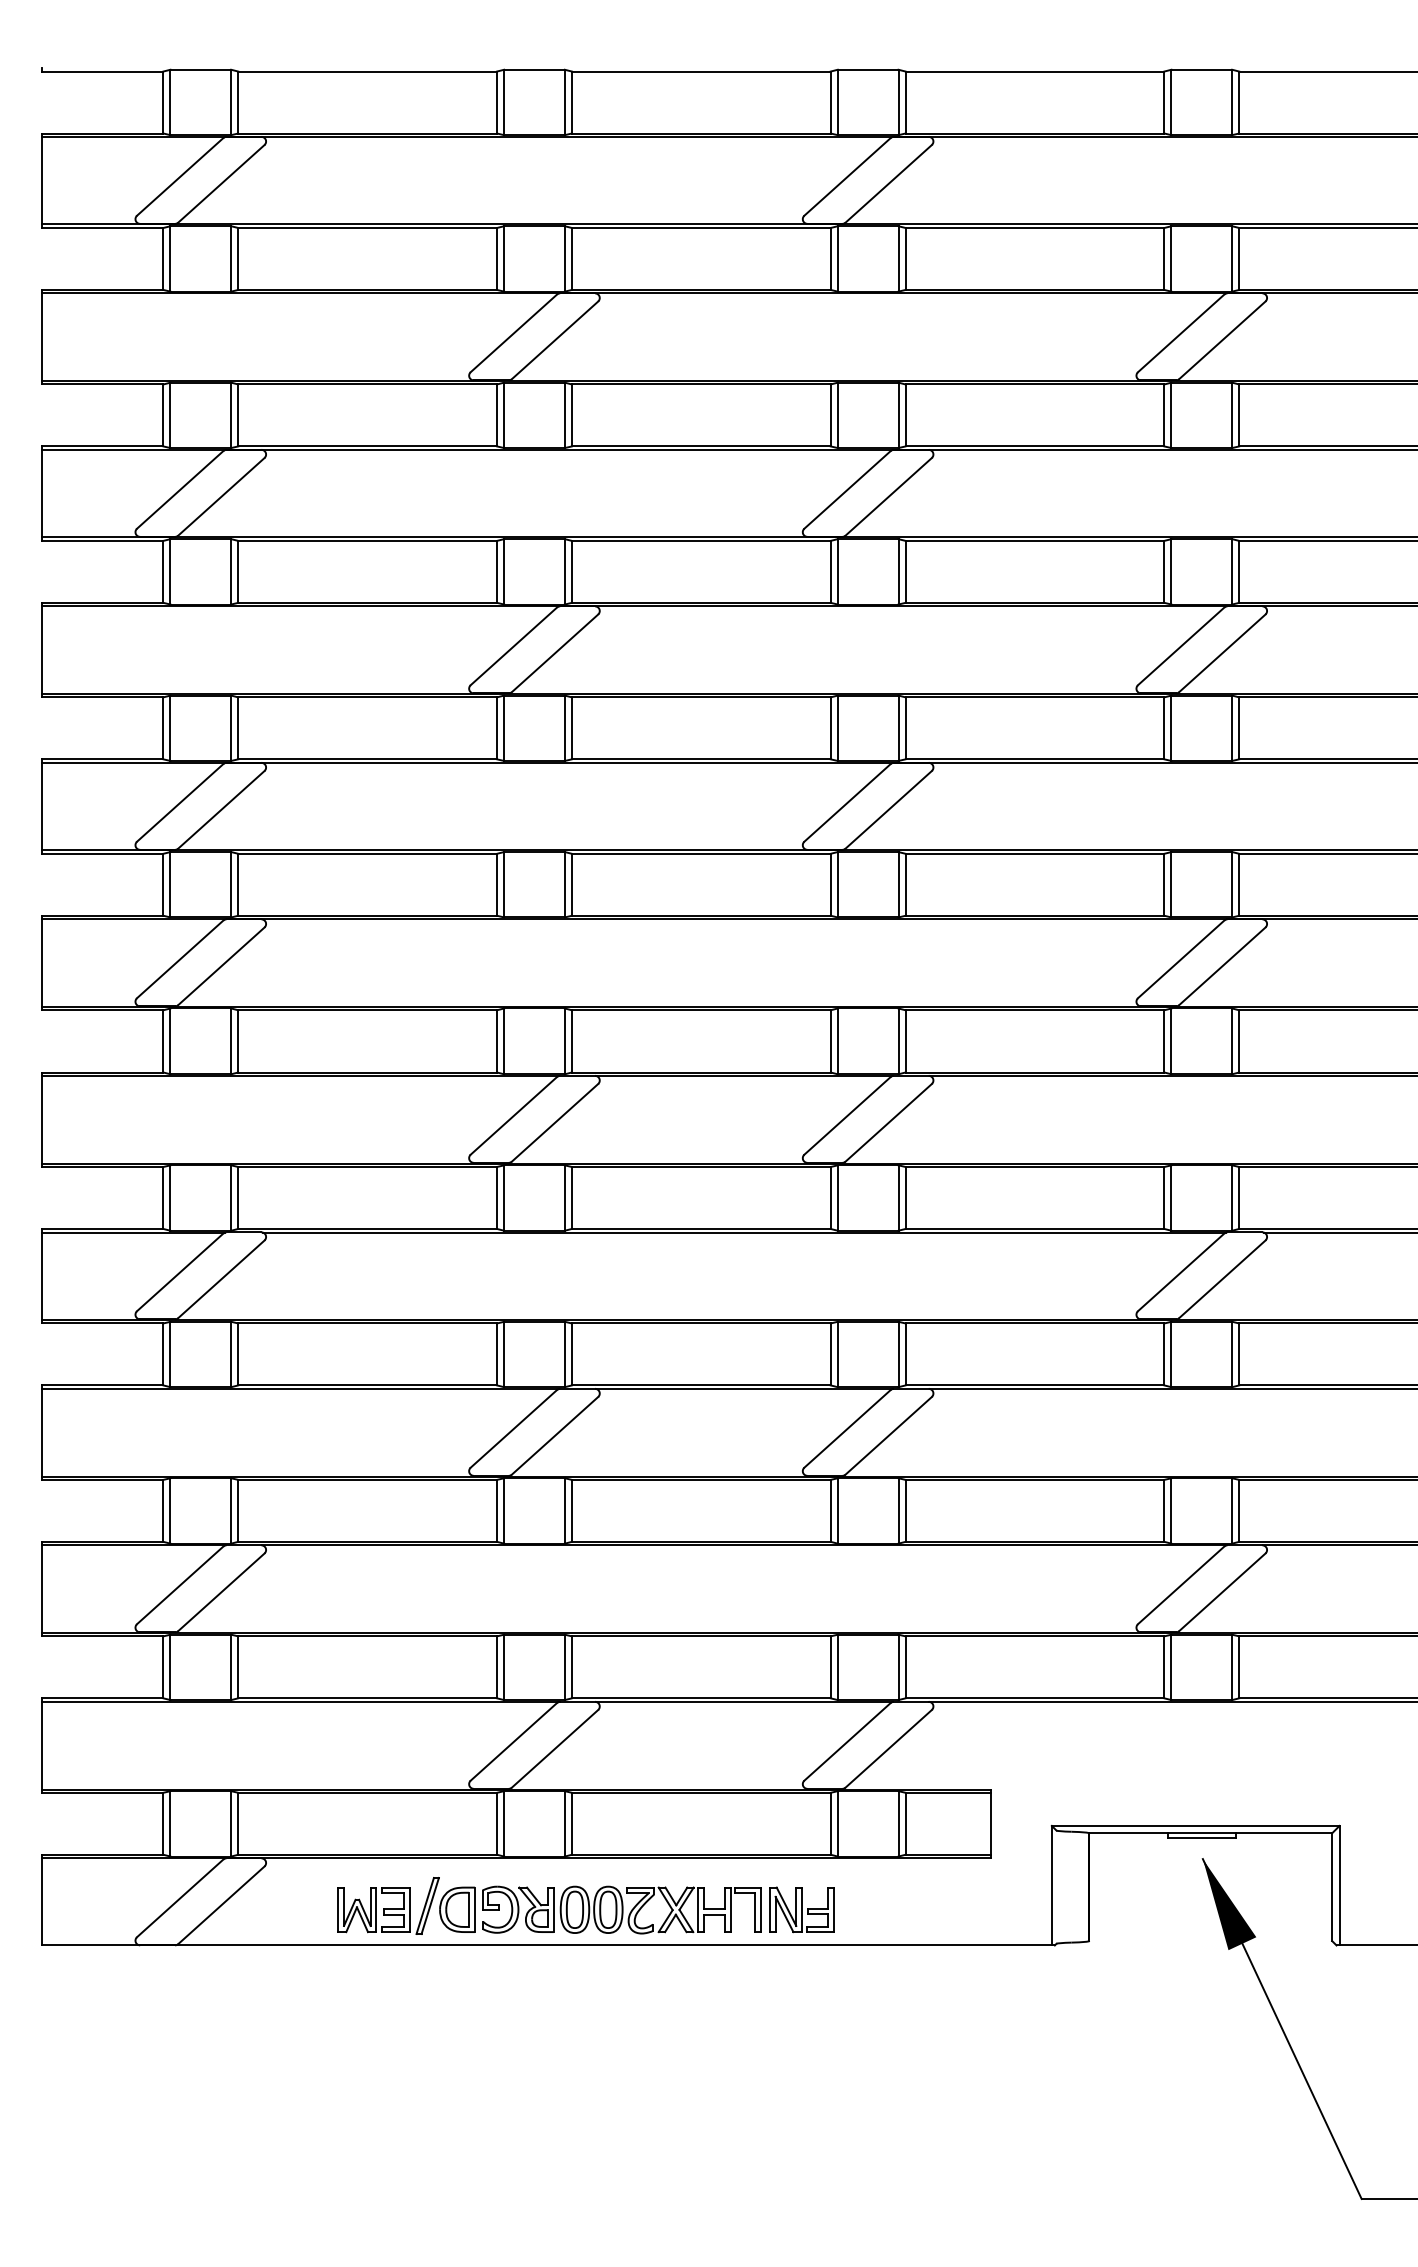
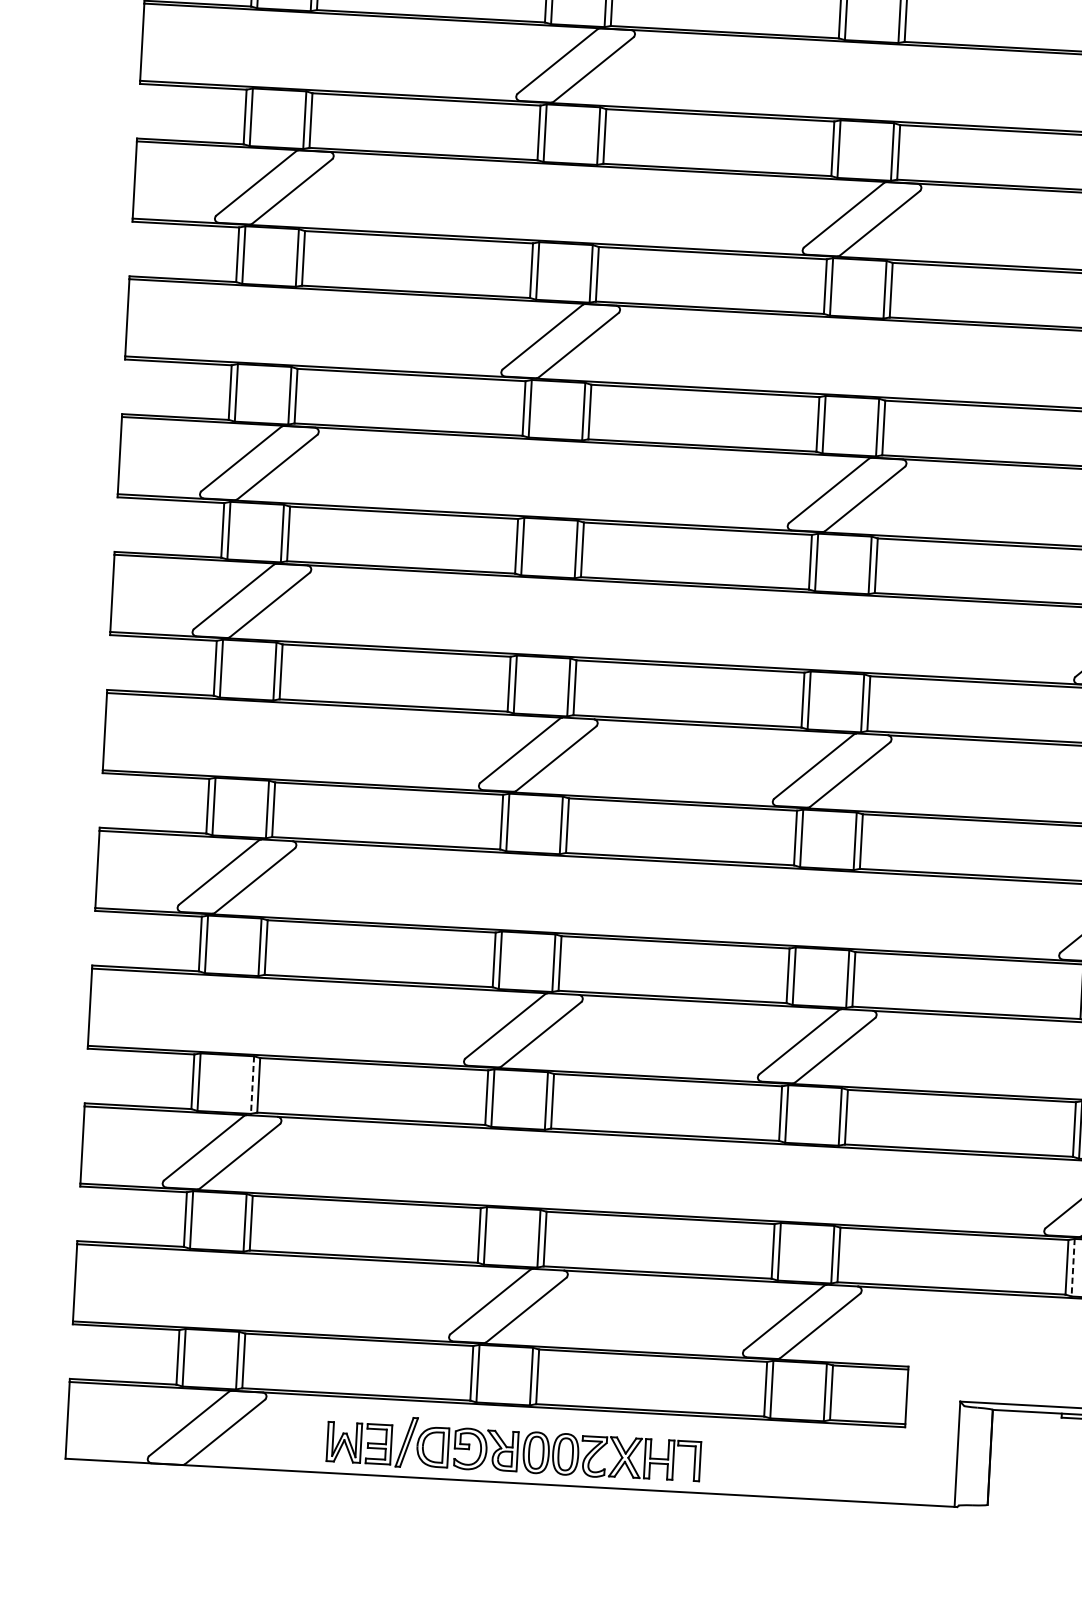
line: (231, 1510) -> (252, 1084), solid -> dashed
line: (1171, 1667) -> (1073, 1267), solid -> dashed
part: (801, 1909) -> (735, 1463), removed

